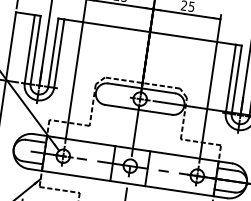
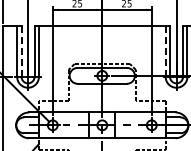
line: (35, 51) -> (21, 52), solid -> dashed
line: (230, 80) -> (165, 52), solid -> dashed

